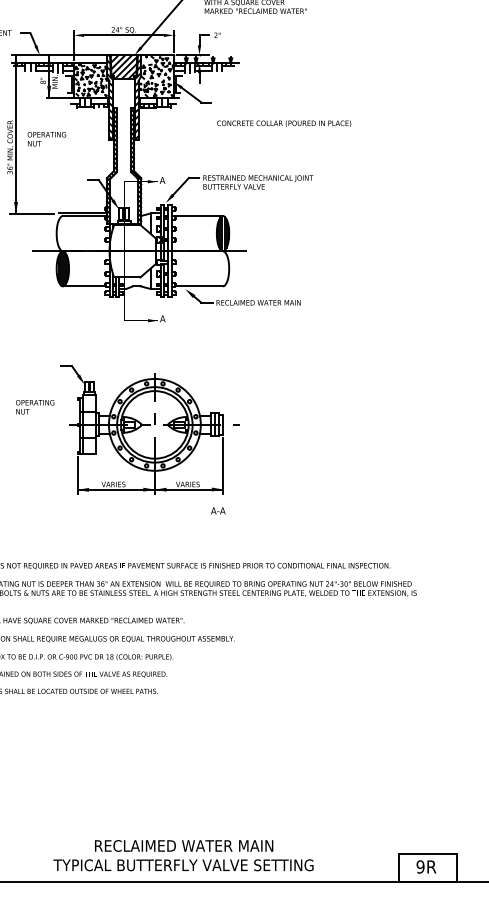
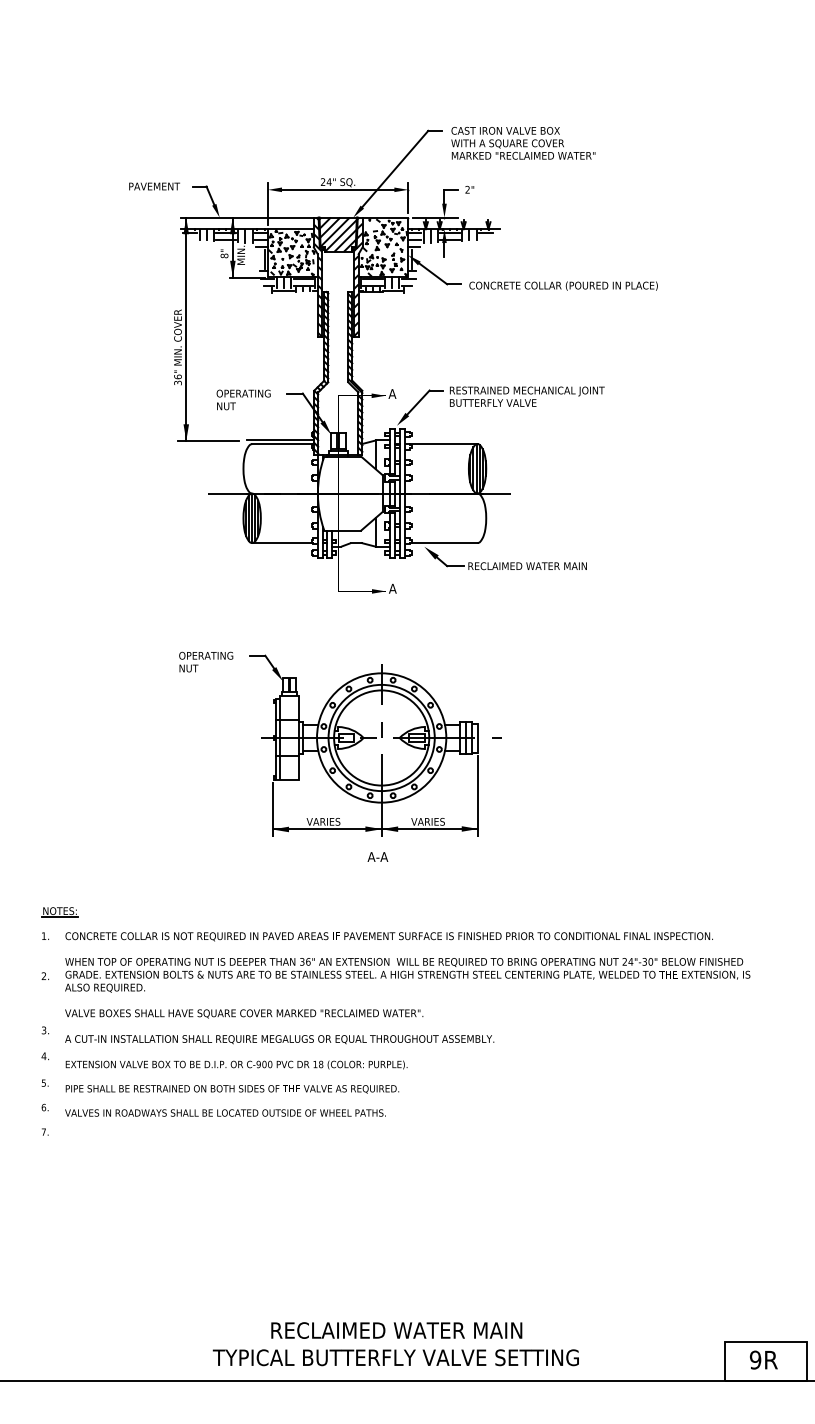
text: (284, 123) -> (563, 285), moved
text: (46, 138) -> (243, 399), moved
text: (35, 406) -> (206, 661), moved
text: (218, 510) -> (377, 856), moved
text: (183, 855) -> (395, 1344), moved

